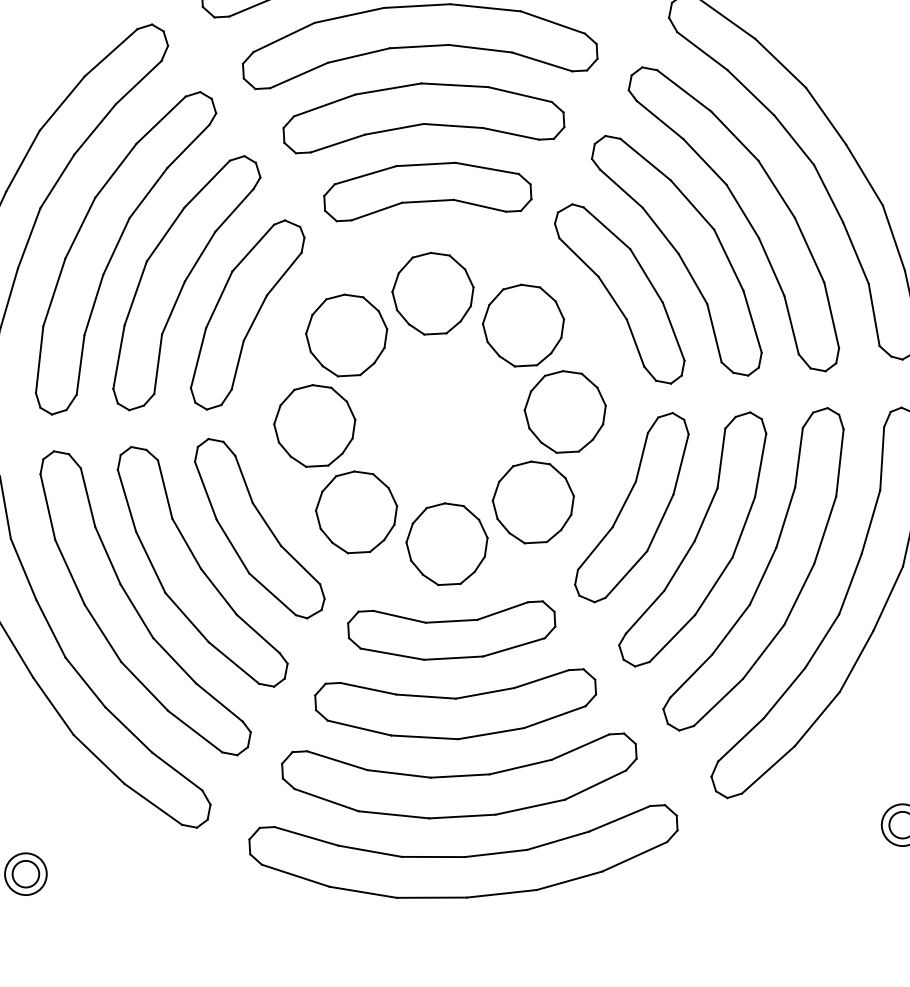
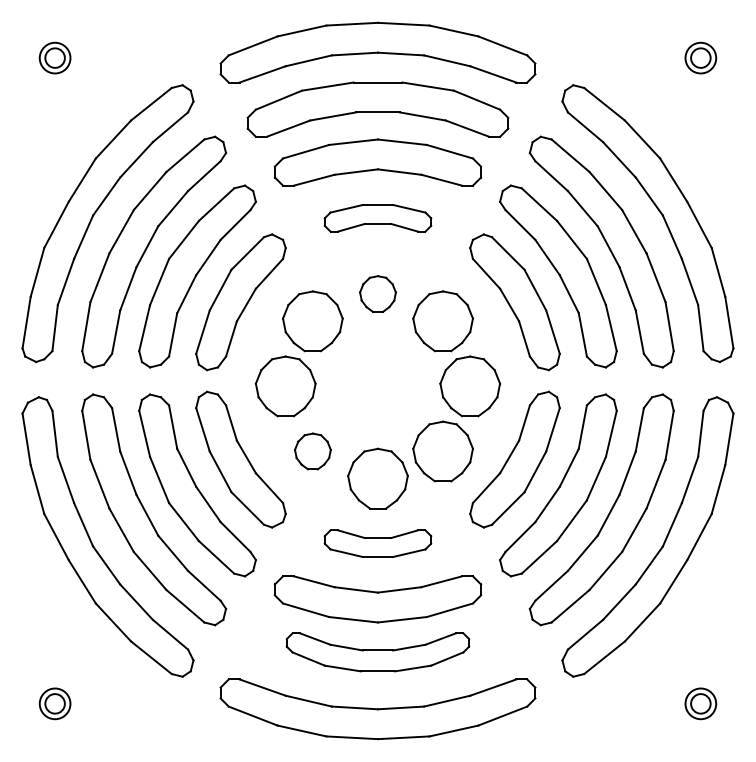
part: (426, 190) -> (377, 218), size x0.7
part: (432, 292) -> (377, 293), size x0.6
part: (356, 512) -> (312, 451), size x0.6
part: (451, 631) -> (377, 543), size x0.7
part: (459, 779) -> (377, 652), size x0.7

